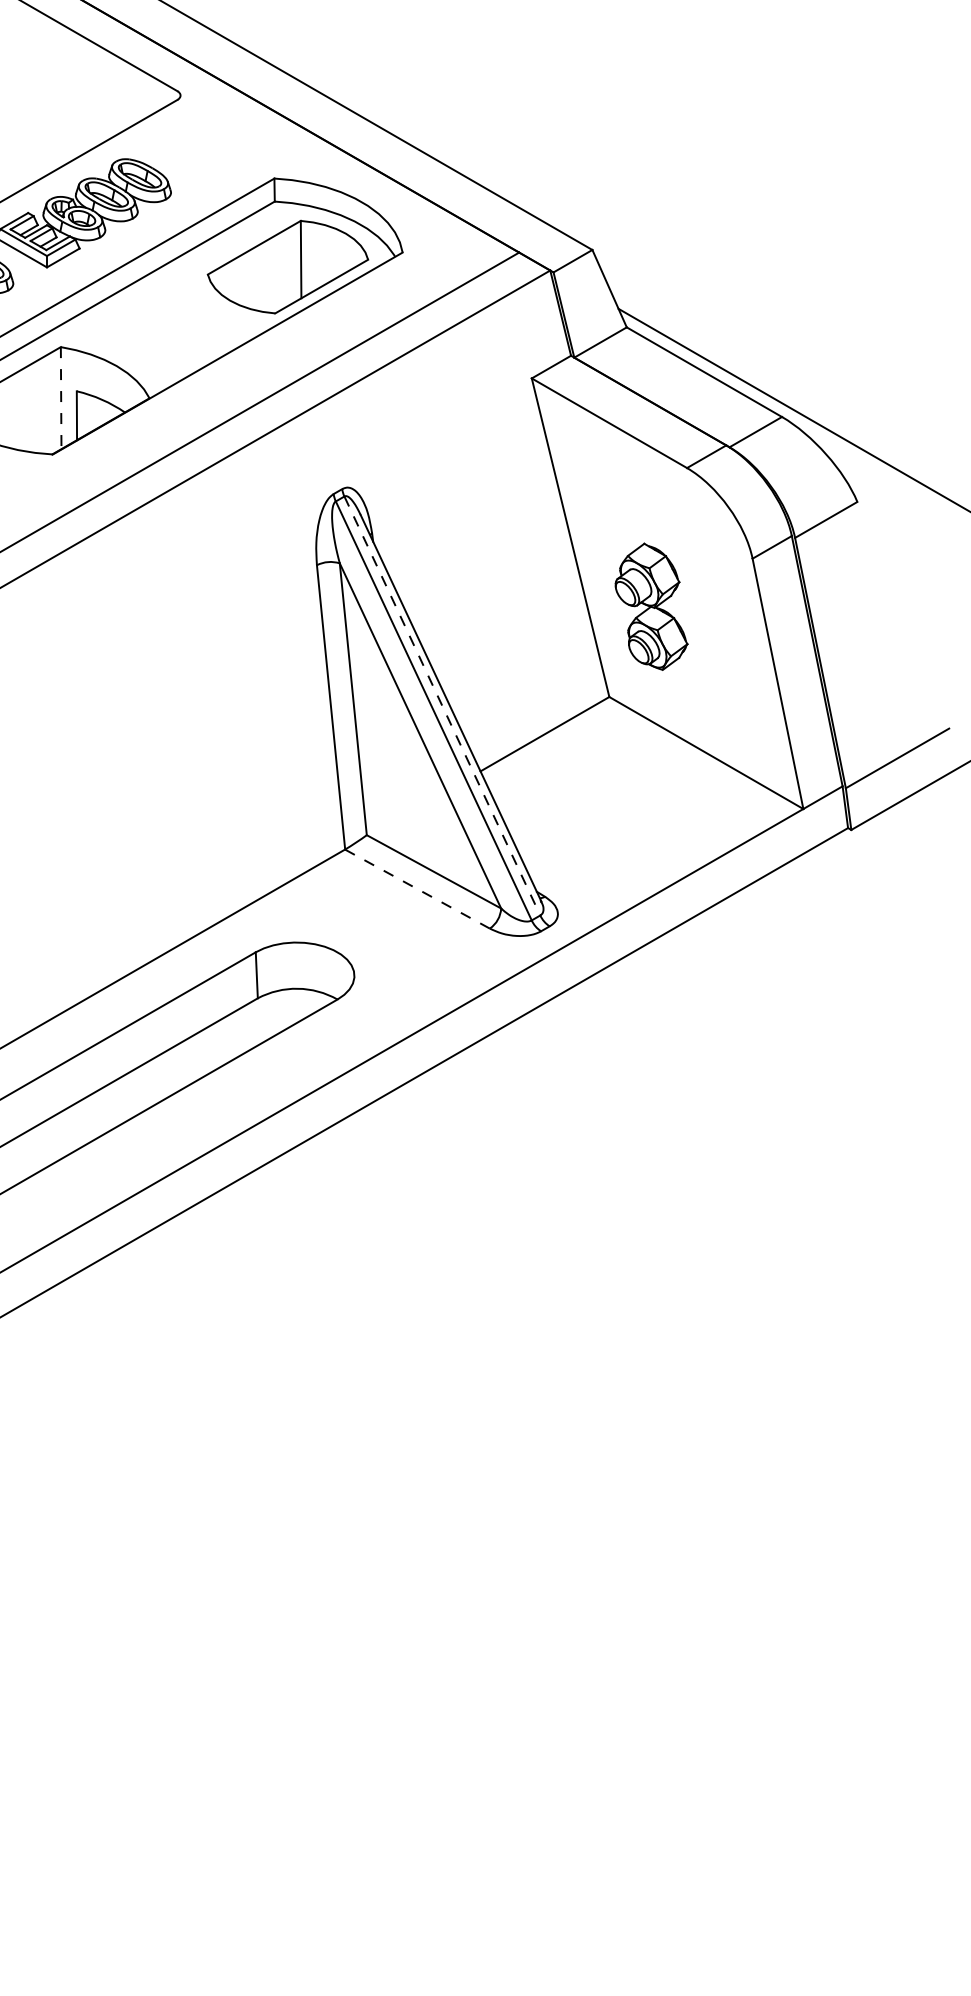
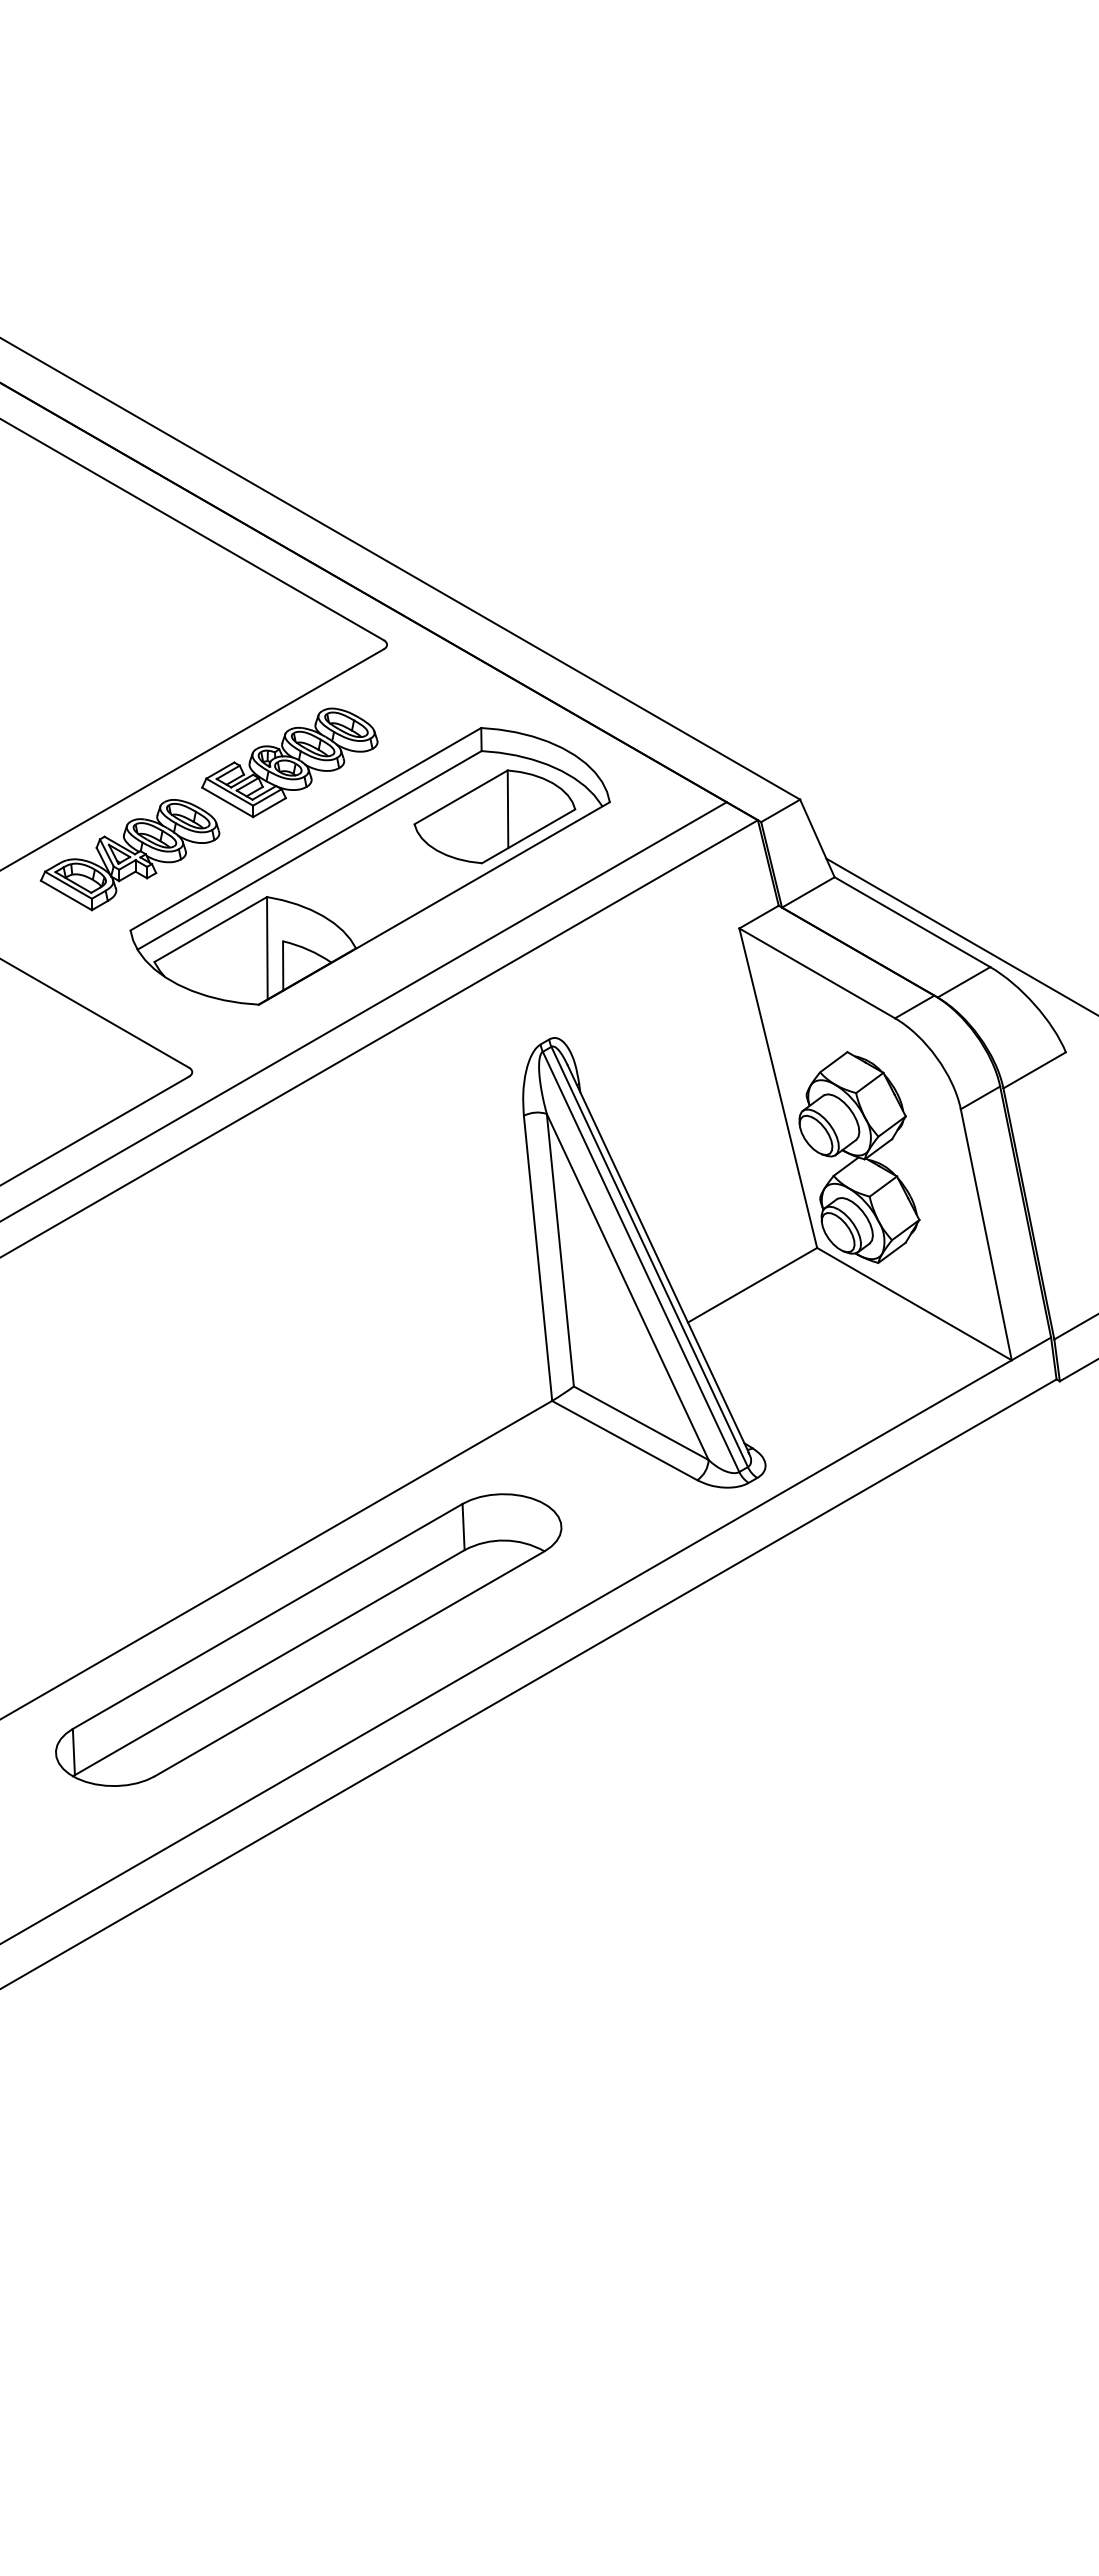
line: (61, 398) -> (267, 948), dashed -> solid
part: (651, 606) -> (859, 1157), size x1.67
line: (442, 705) -> (649, 1256), dashed -> solid
line: (417, 888) -> (624, 1440), dashed -> solid

